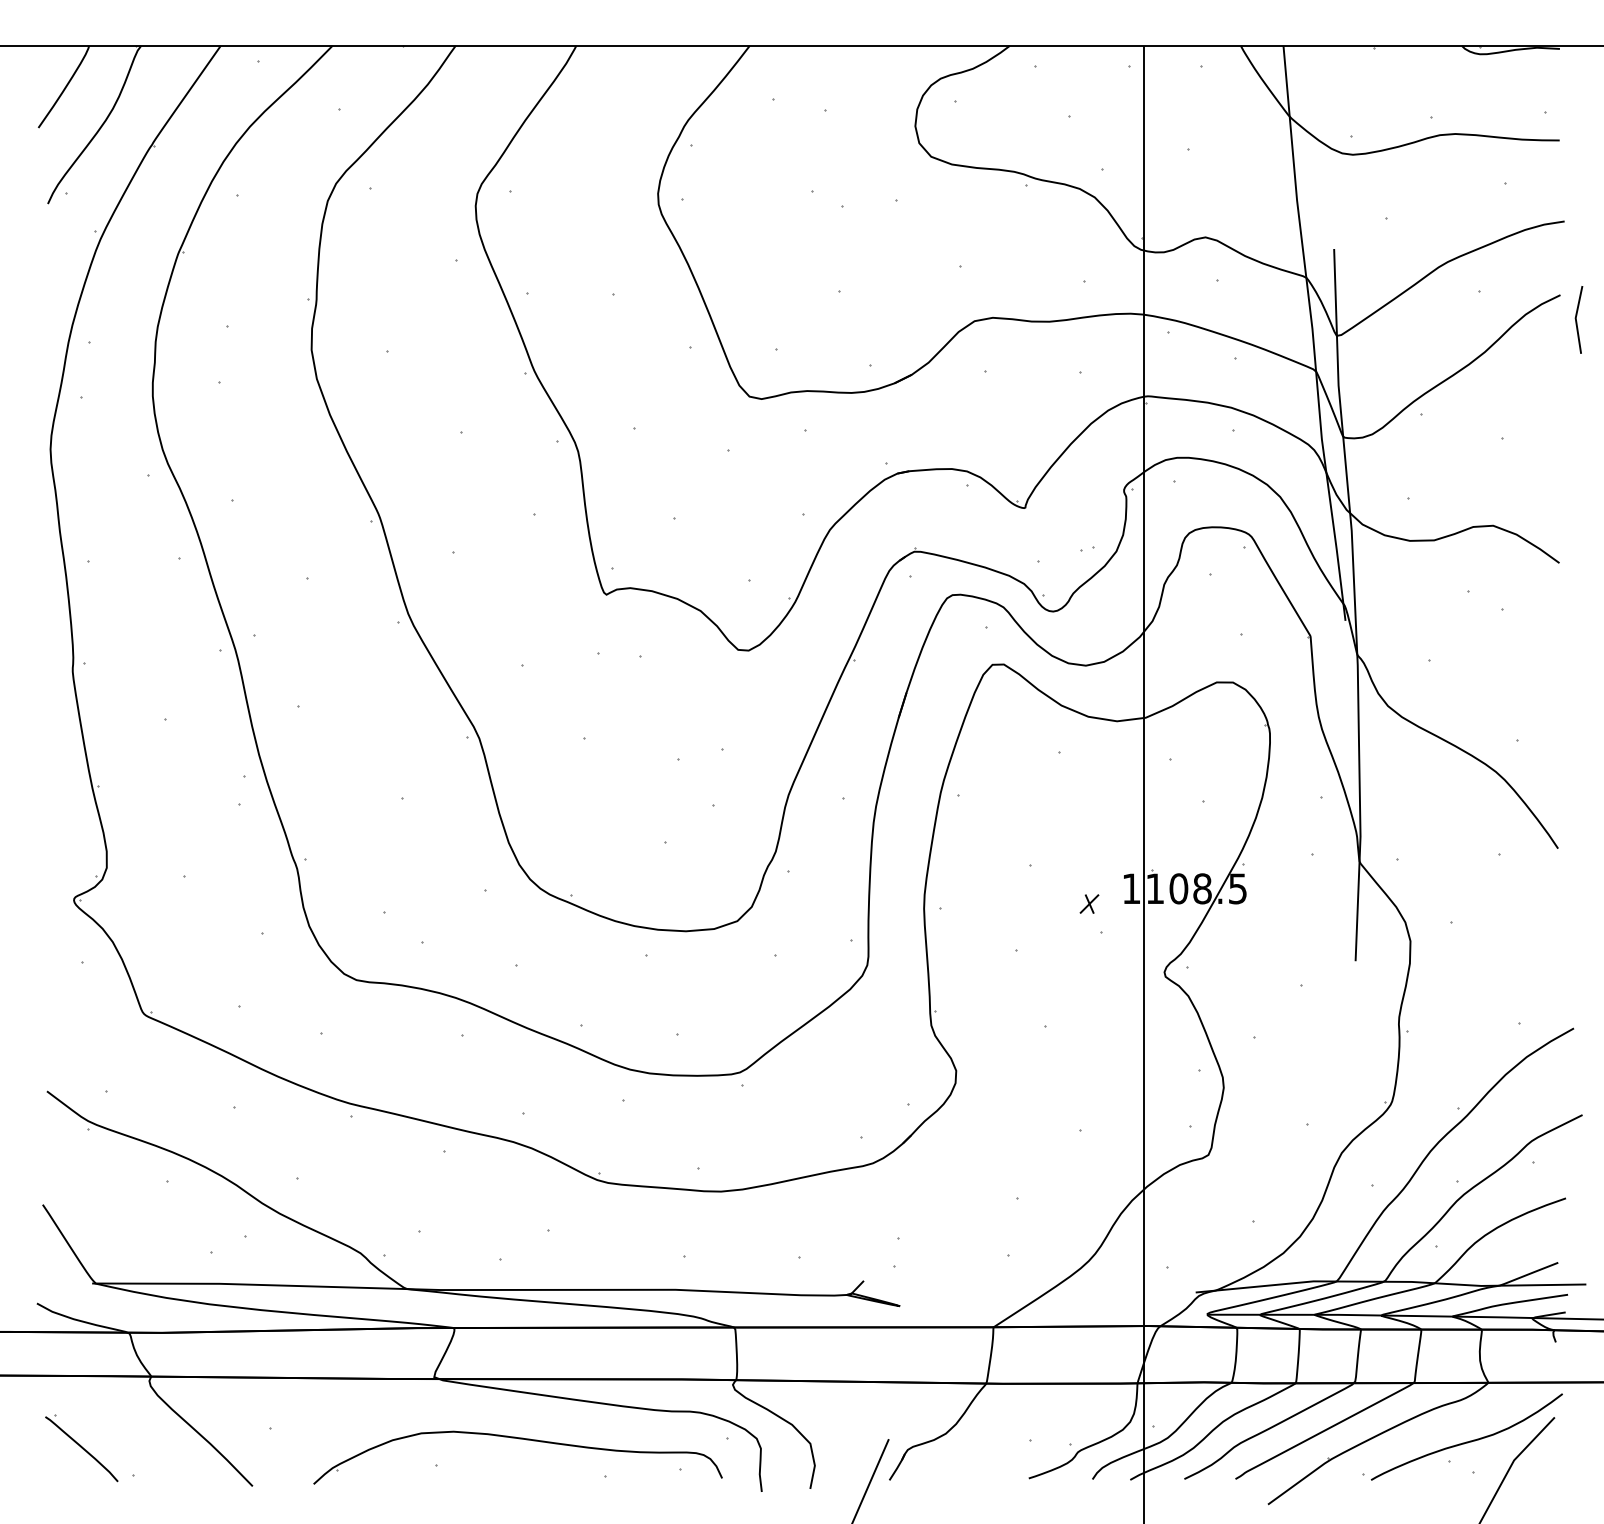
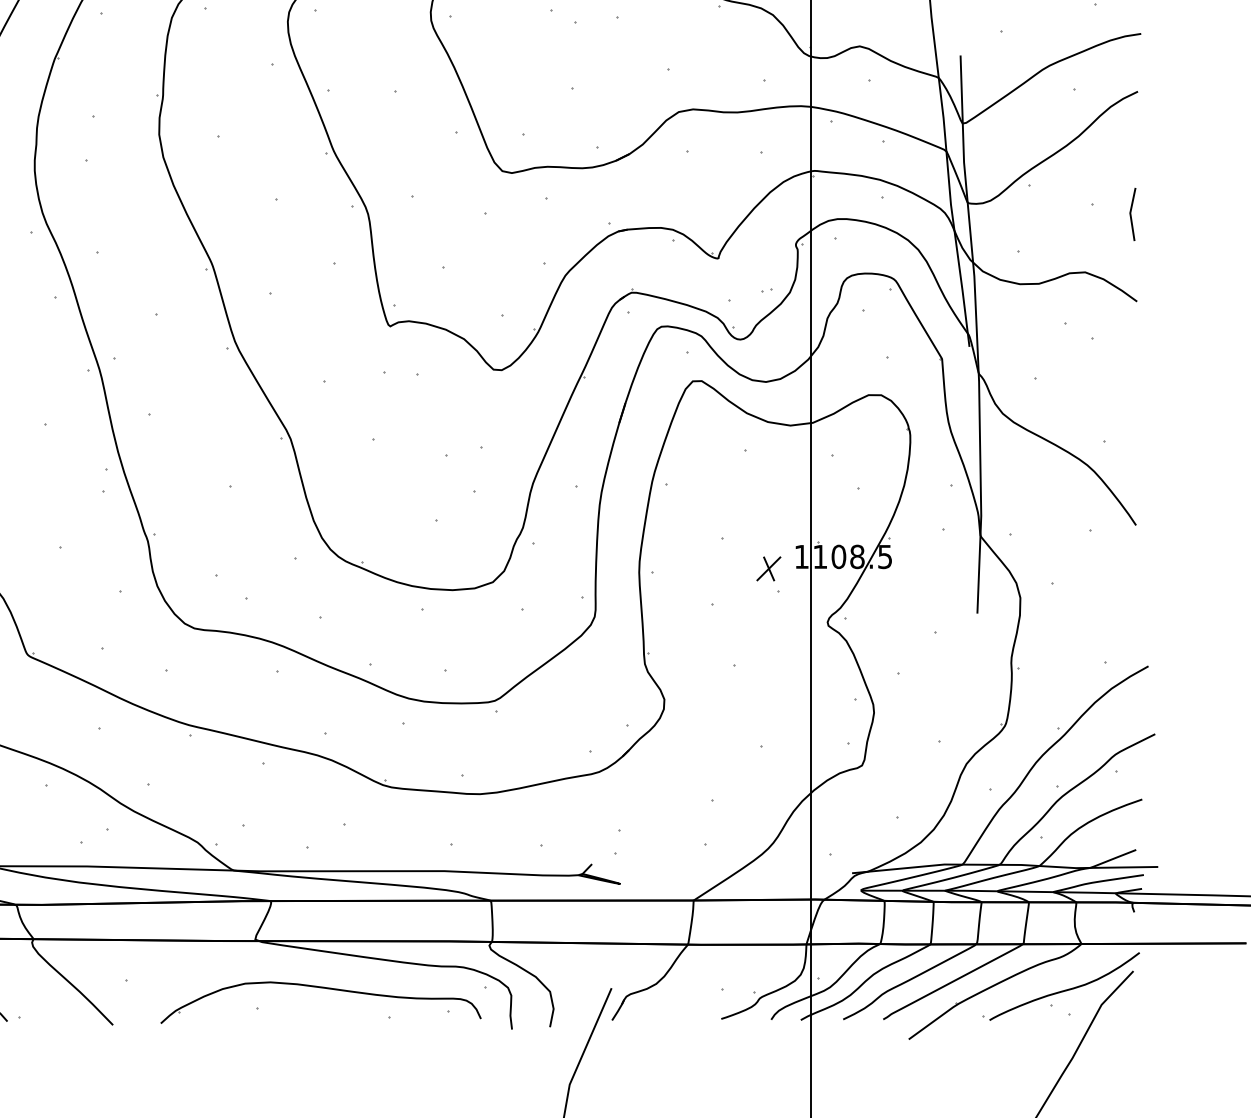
line: (1576, 319) -> (1130, 214), moved
part: (1089, 903) -> (768, 568), size x1.67

